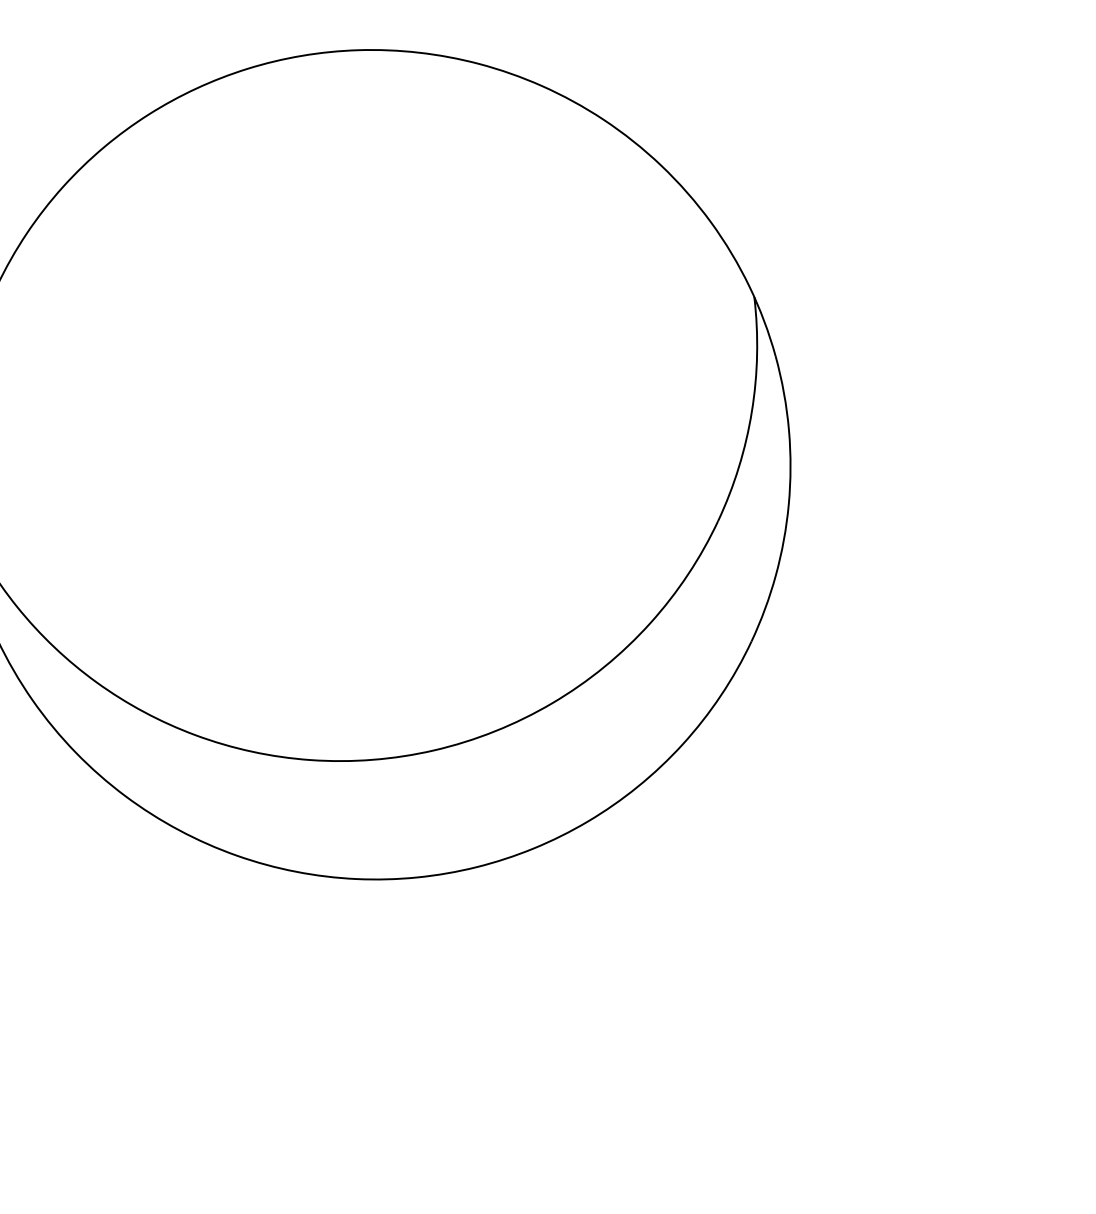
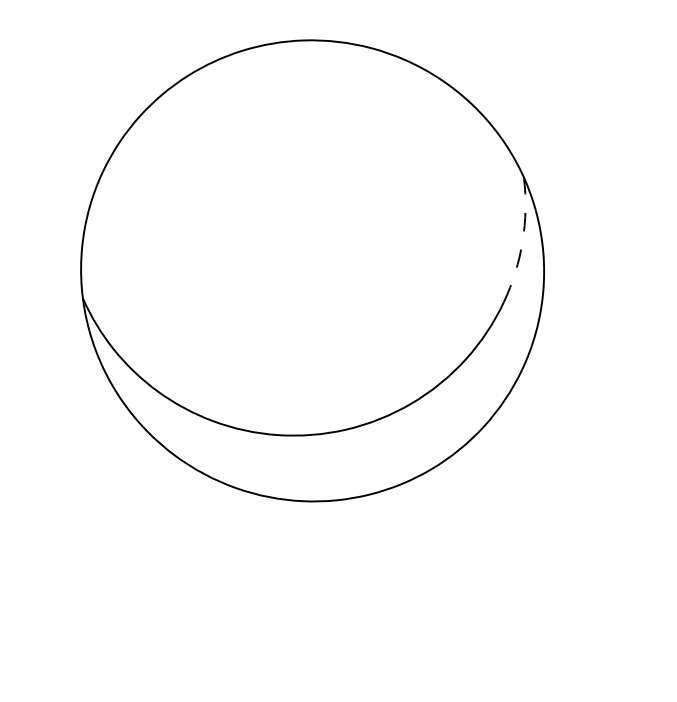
arc: (751, 411) -> (522, 241), solid -> dashed

